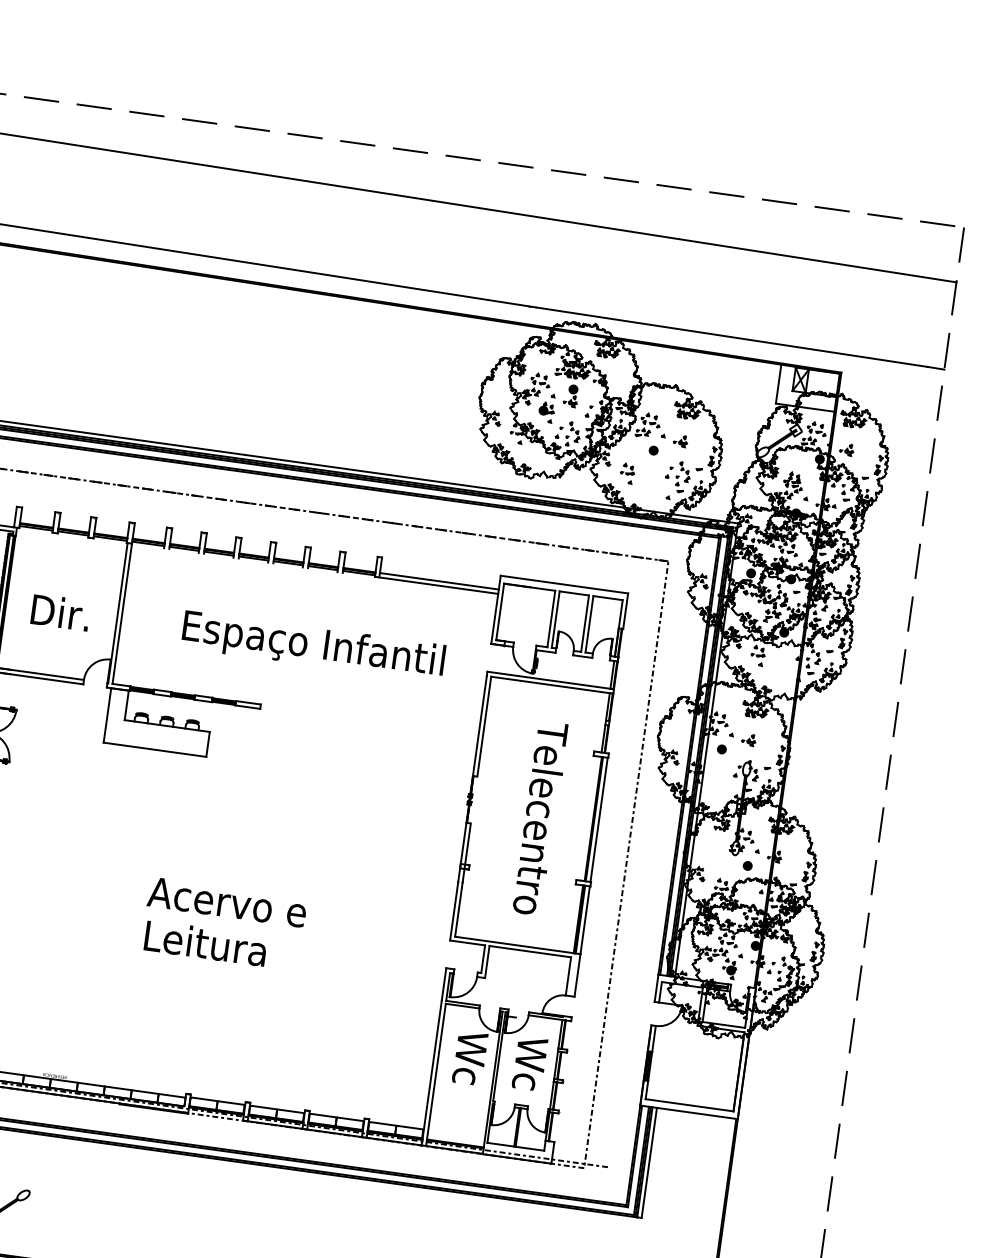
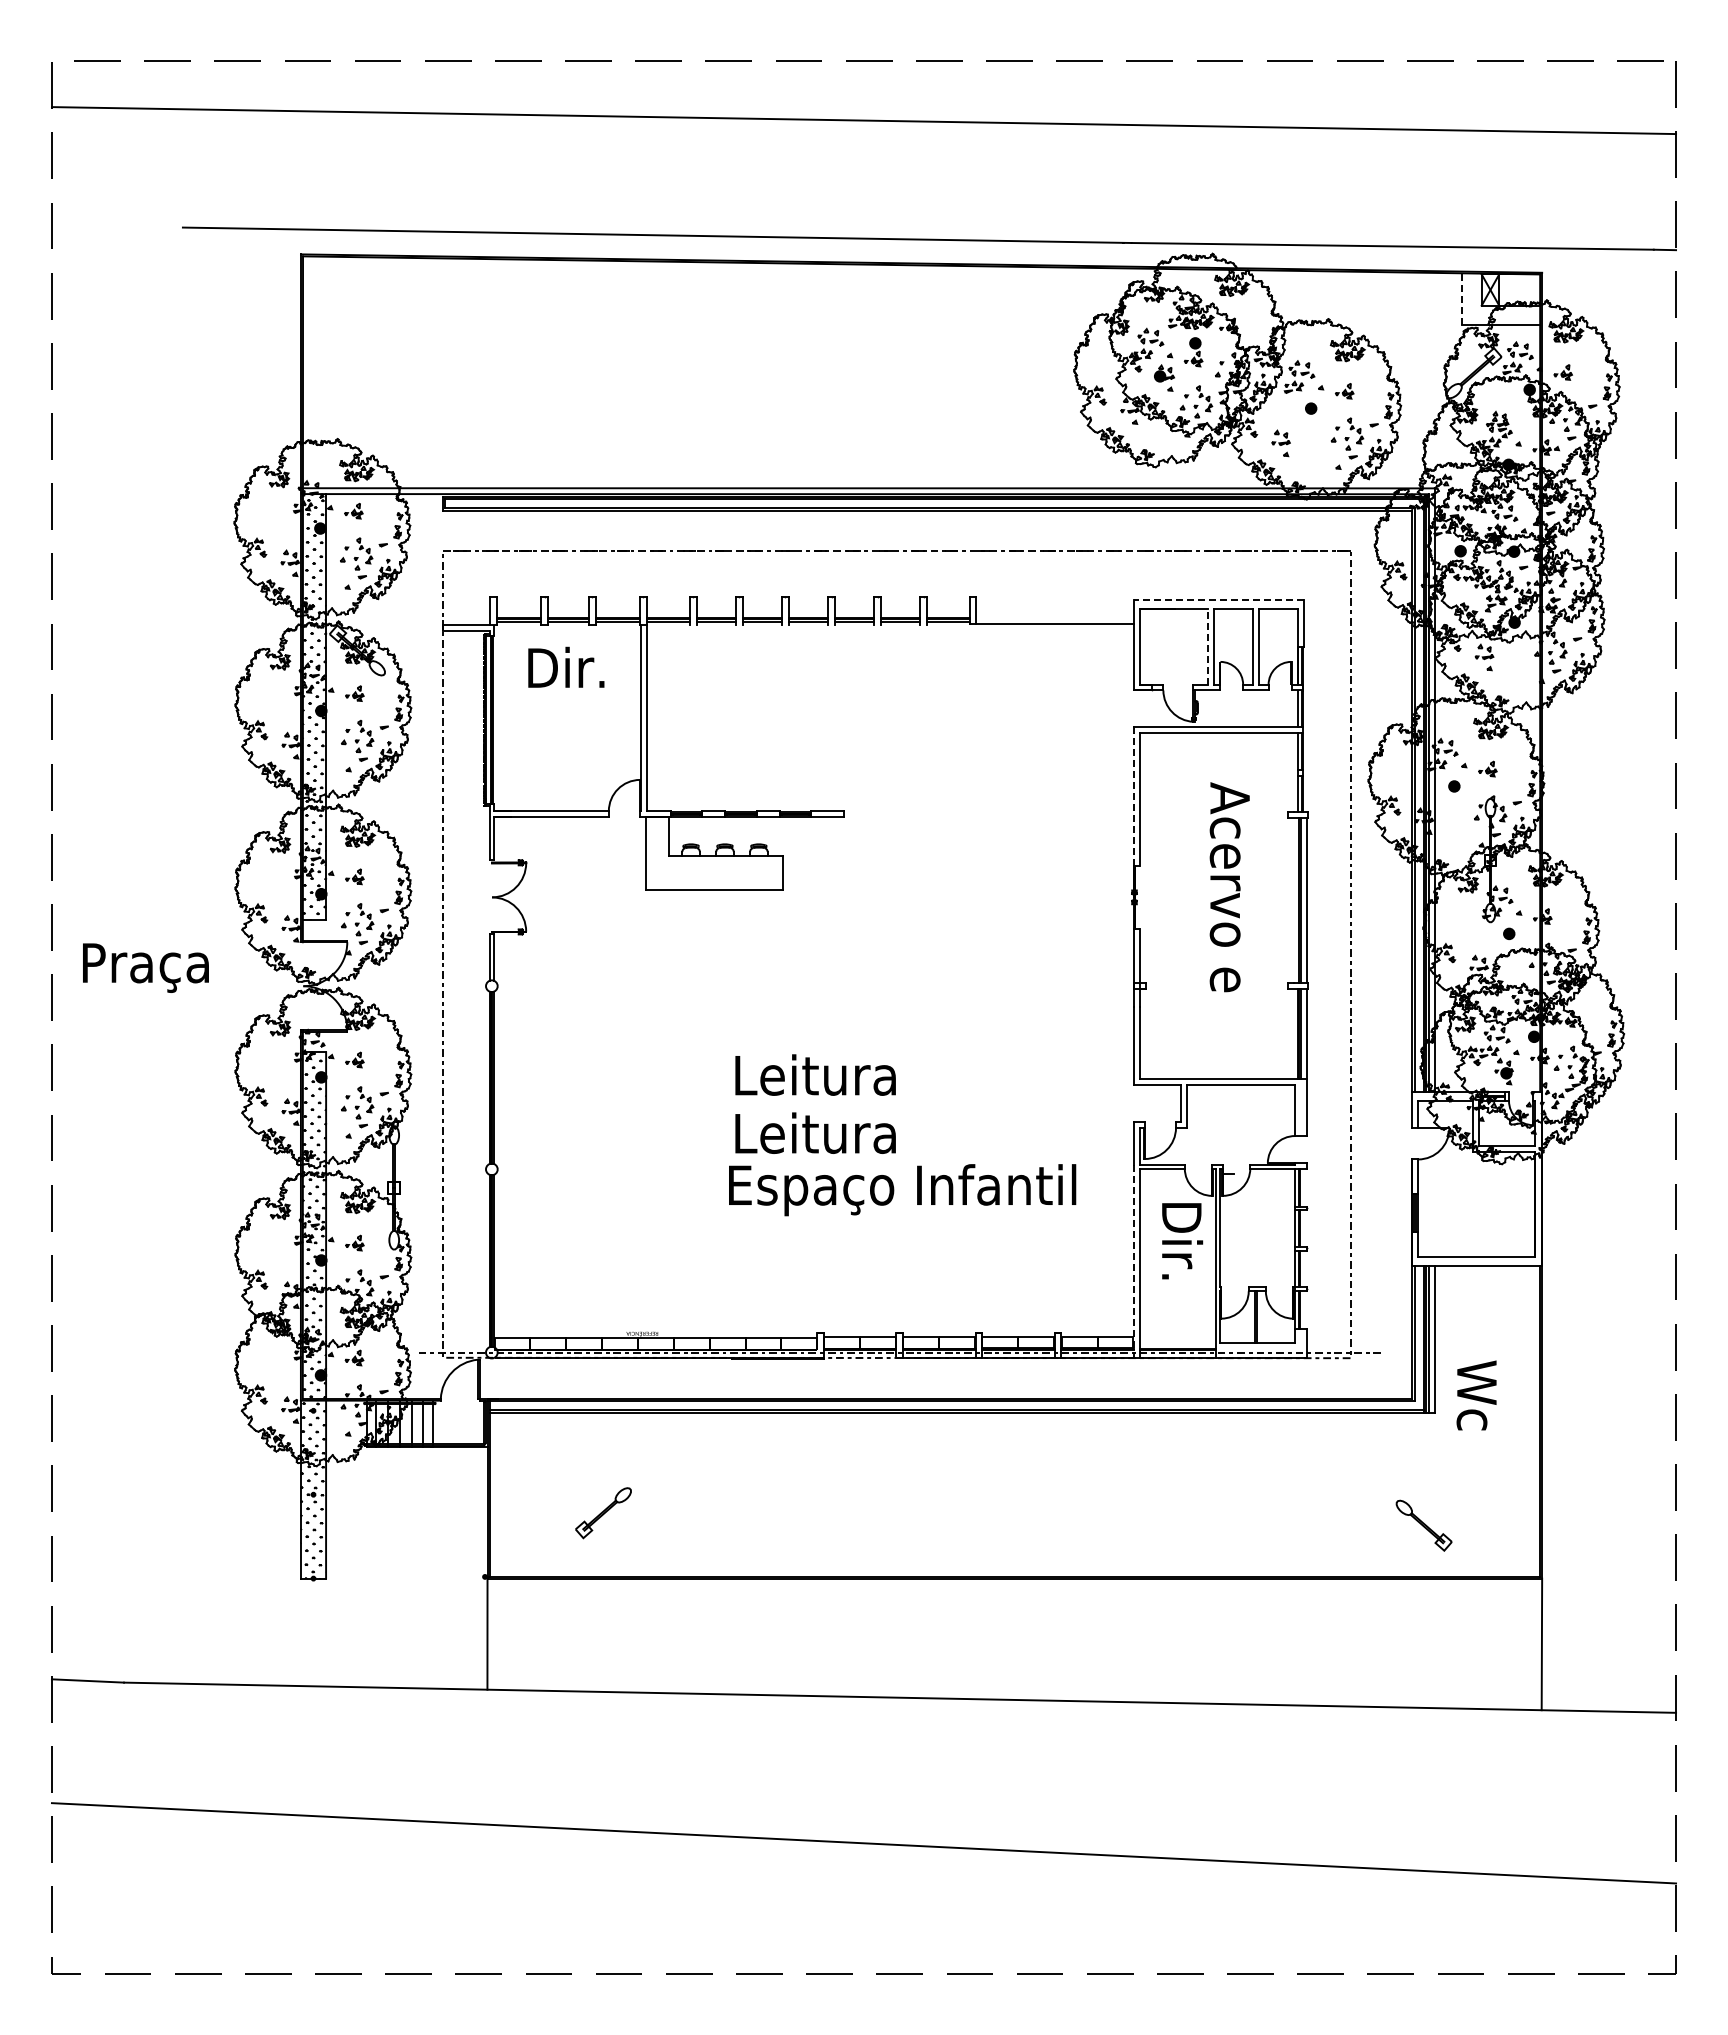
line: (778, 384) -> (1462, 299), solid -> dashed
line: (438, 581) -> (1054, 618), removed
line: (564, 584) -> (1218, 599), solid -> dashed
text: (60, 611) -> (566, 666), moved
line: (551, 619) -> (1208, 647), solid -> dashed
text: (313, 646) -> (902, 1190), moved
line: (480, 725) -> (1134, 799), solid -> dashed
text: (540, 818) -> (1230, 909), Telecentro -> Acervo e
text: (227, 901) -> (836, 1074), Acervo e -> Leitura
text: (470, 1061) -> (1182, 1239), Wc -> Dir.
text: (529, 1063) -> (1476, 1395), moved
line: (432, 1073) -> (1134, 1261), solid -> dashed

